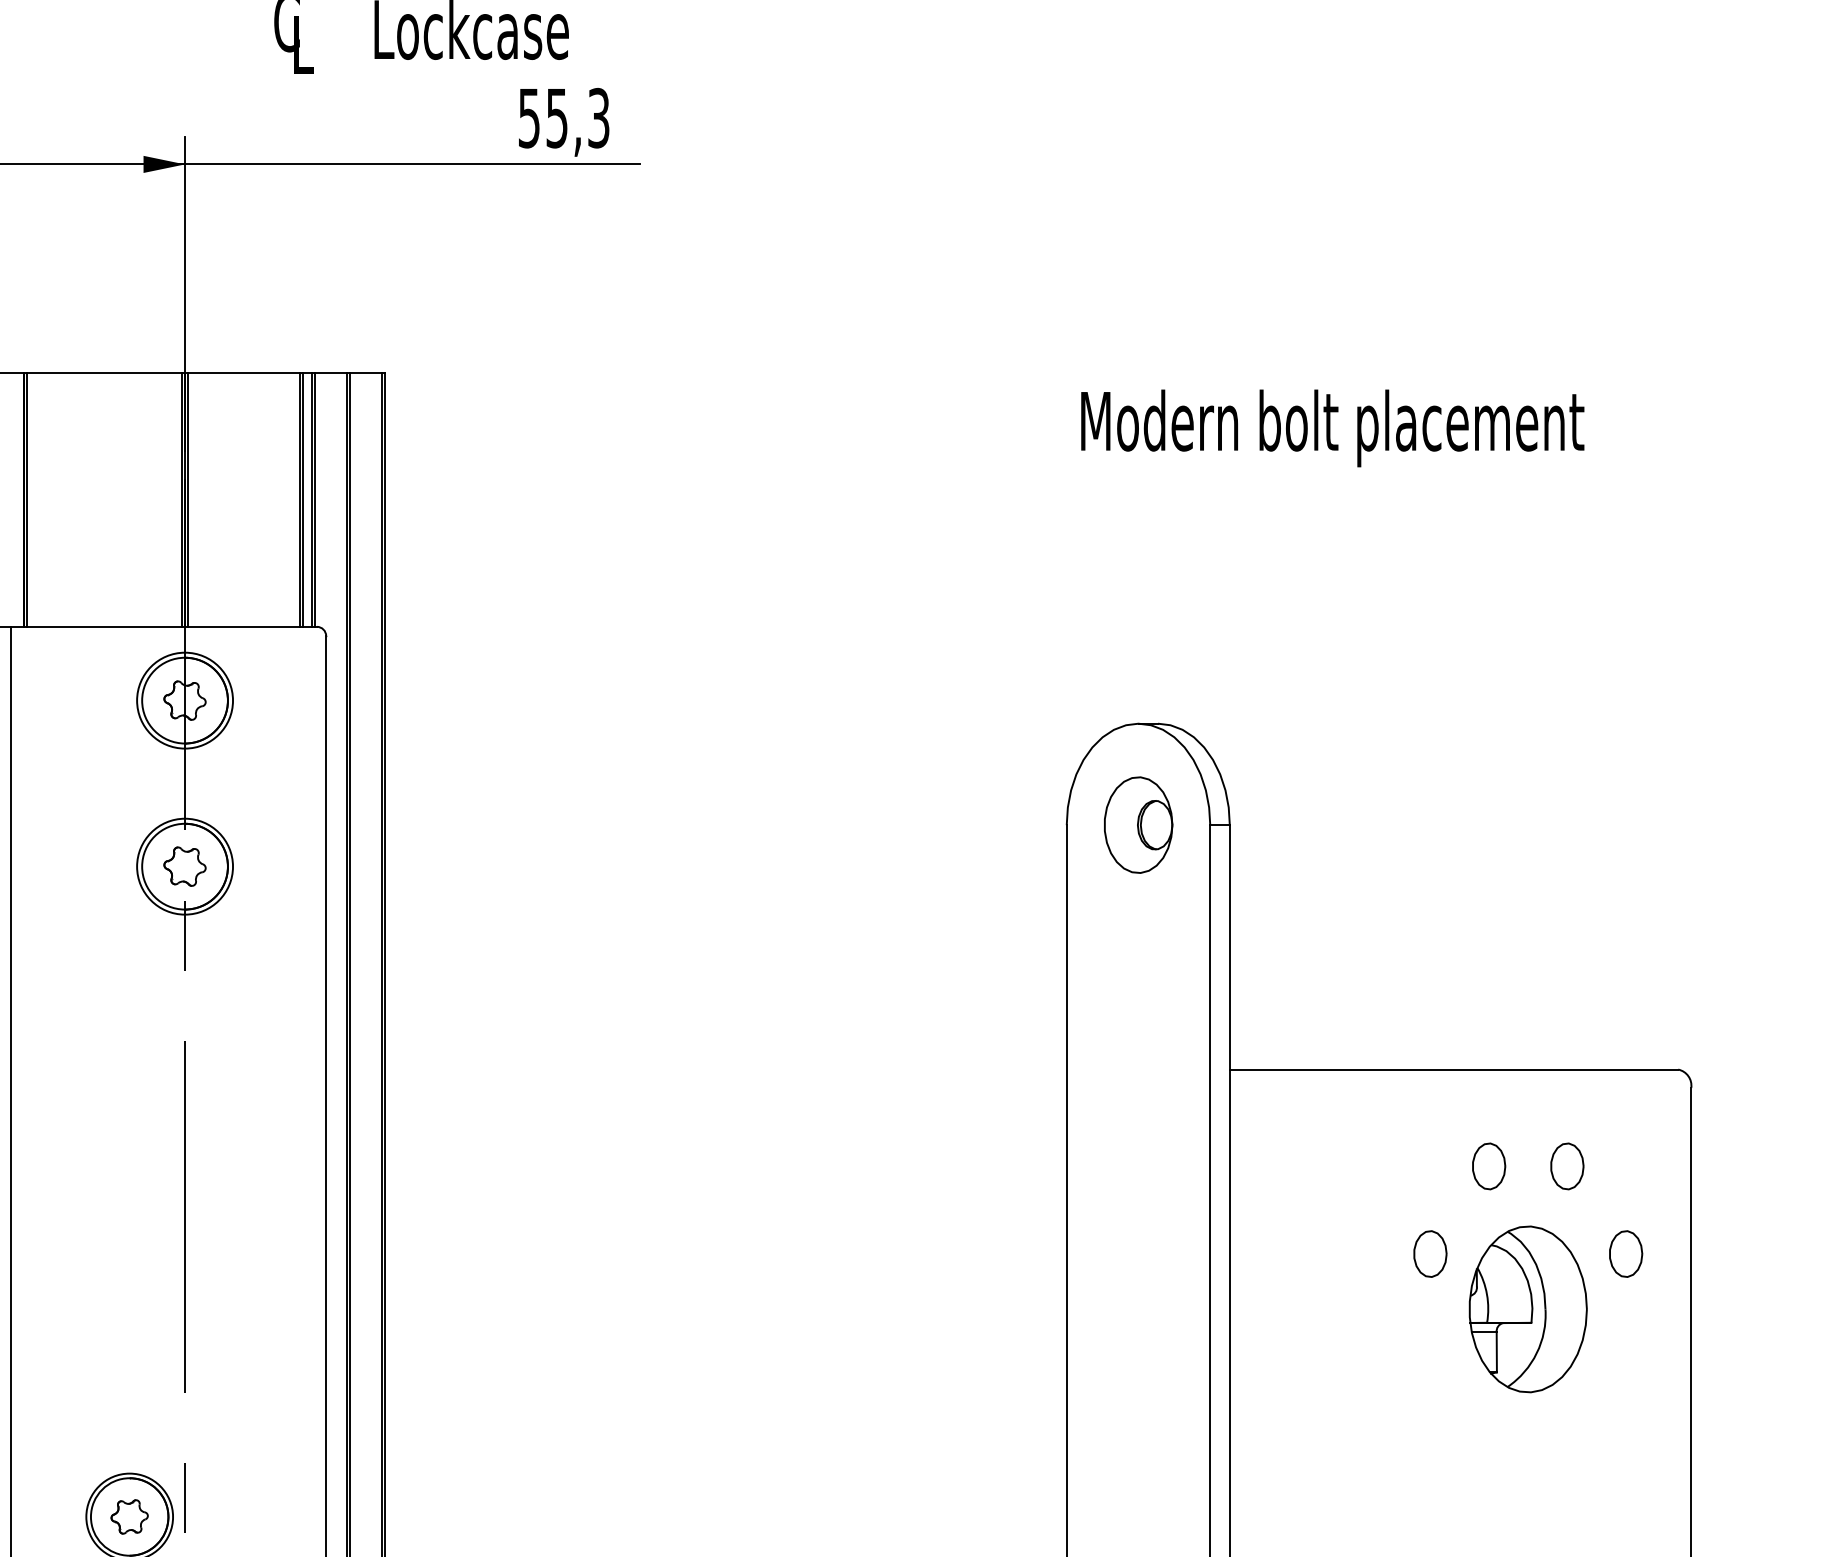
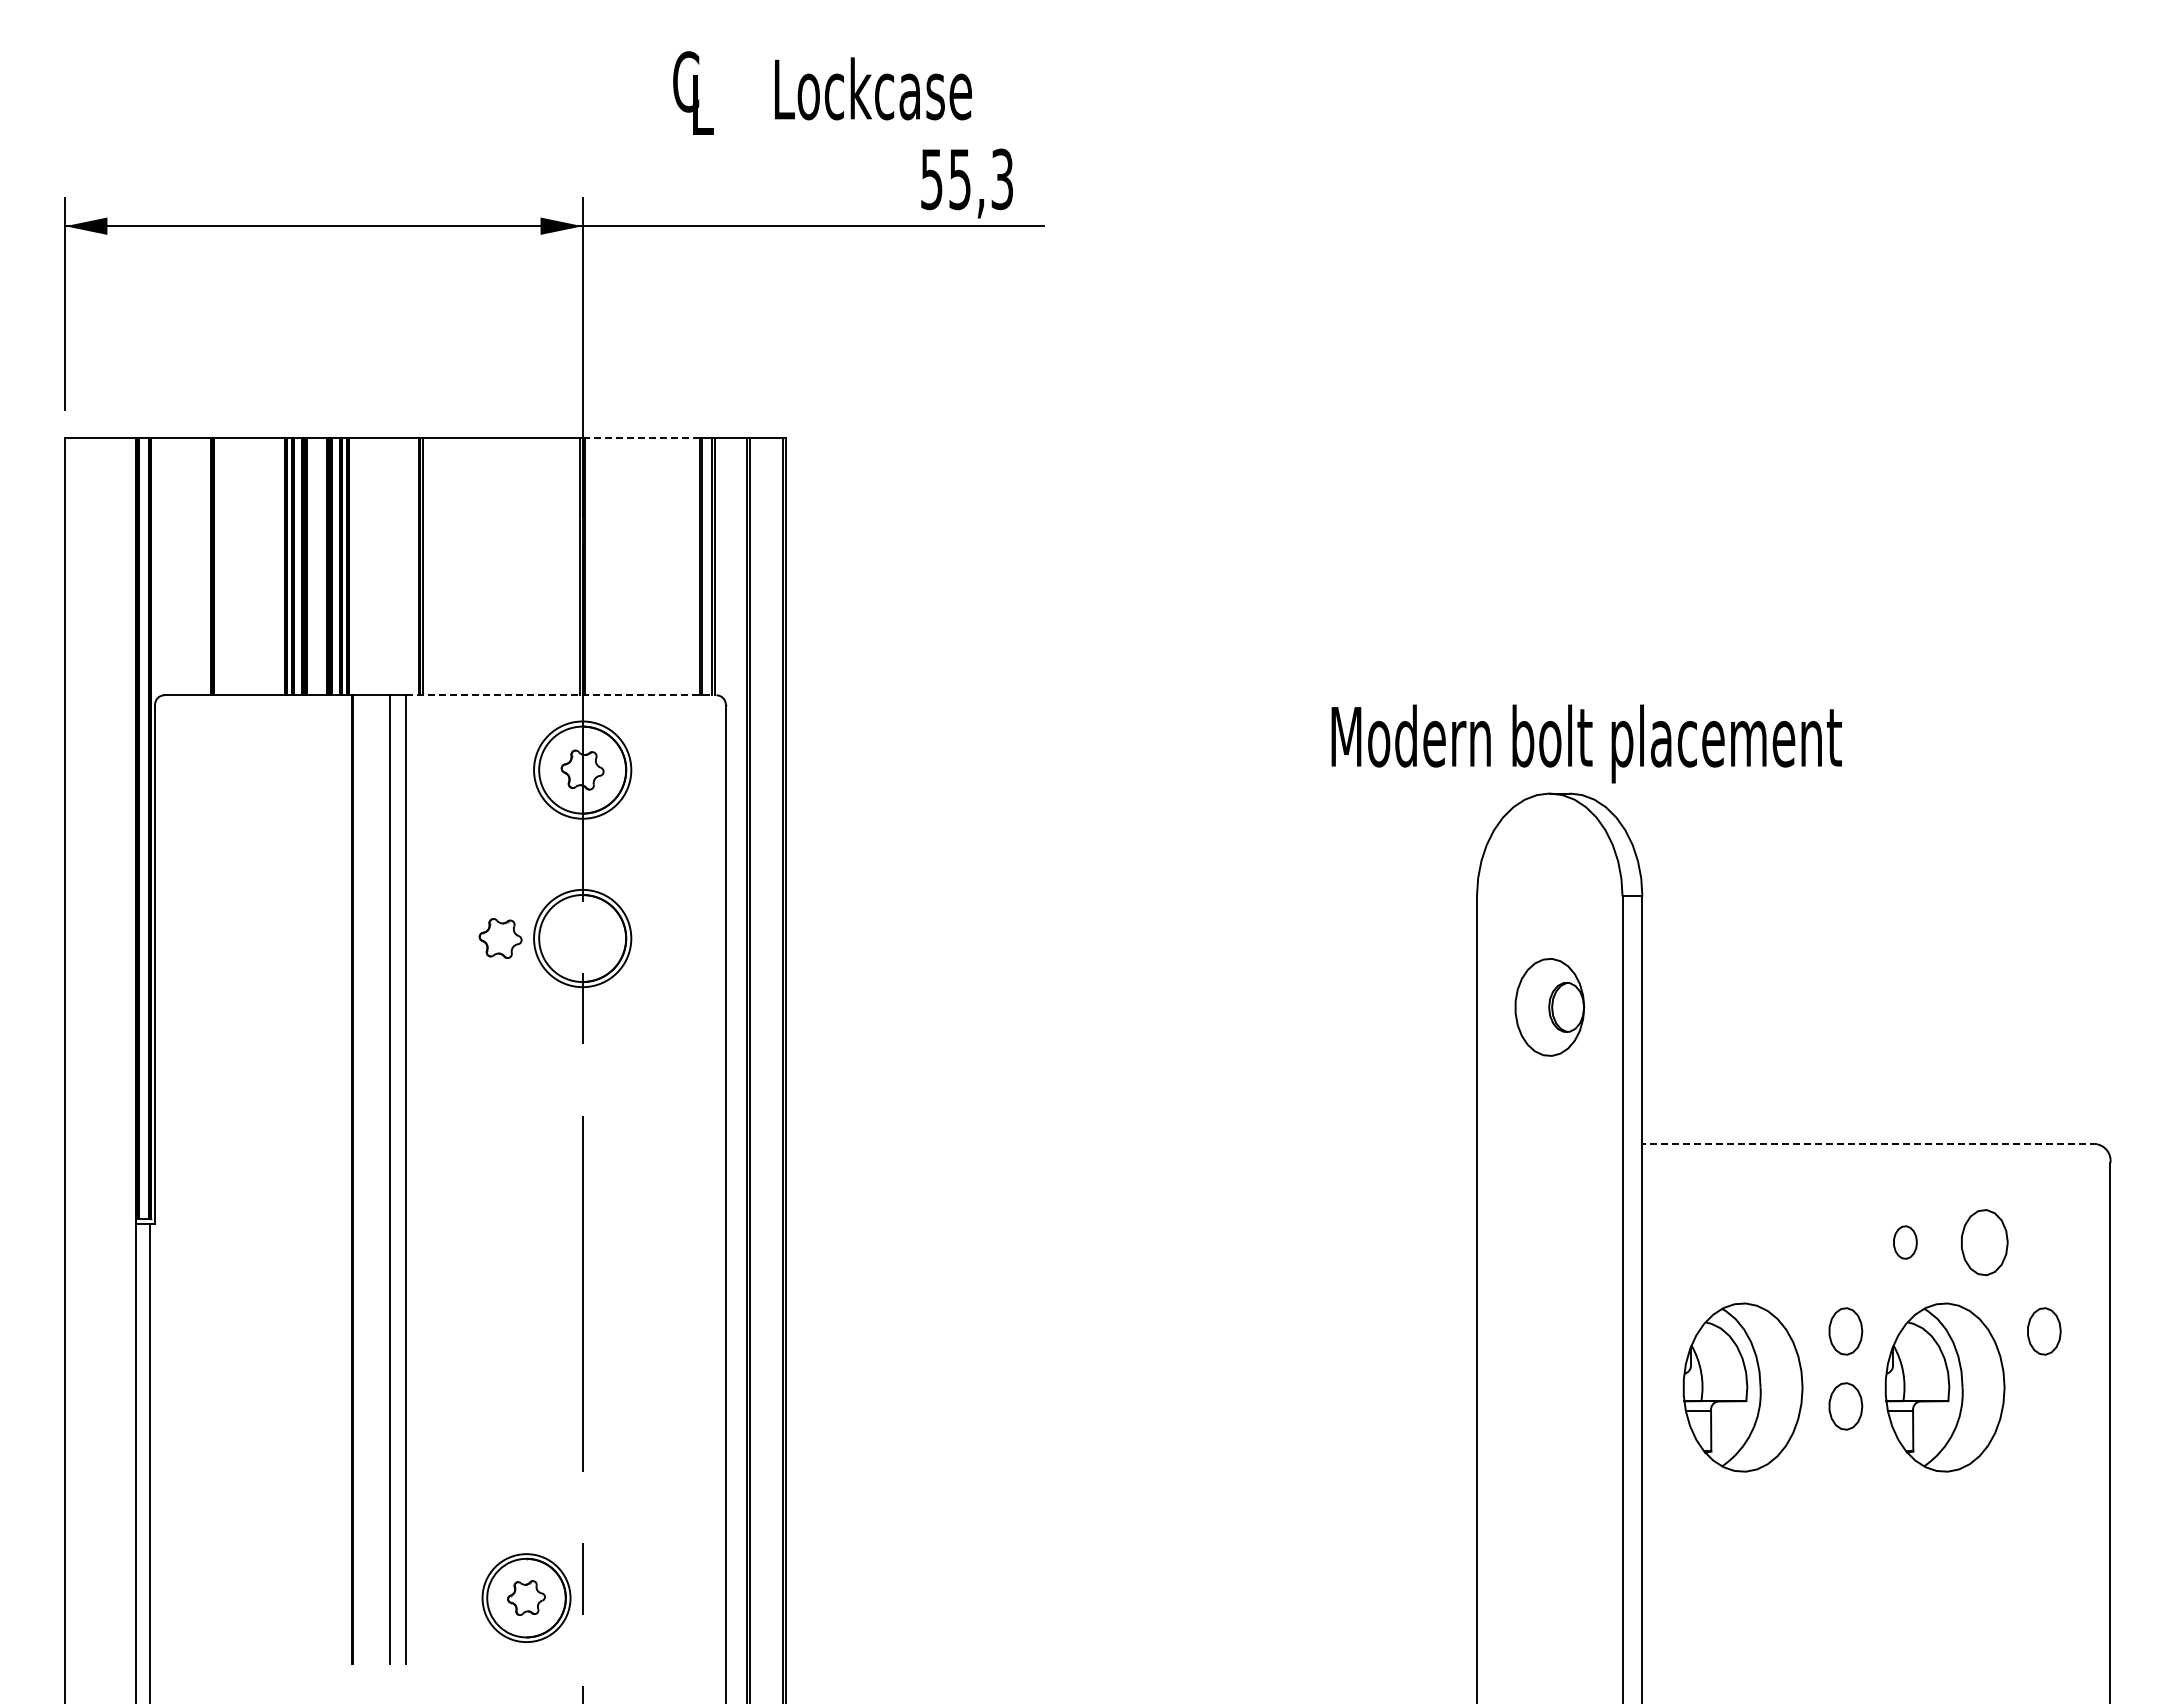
line: (244, 372) -> (642, 437), solid -> dashed
text: (1332, 427) -> (1586, 743), moved
line: (164, 627) -> (561, 695), solid -> dashed
part: (1138, 825) -> (1549, 1007), moved
part: (184, 866) -> (500, 938), moved
line: (1453, 1069) -> (1869, 1144), solid -> dashed
part: (1489, 1166) -> (1905, 1242), size x0.7
part: (1567, 1166) -> (1984, 1242), size x1.4
part: (1328, 1309) -> (1742, 1387), added
part: (1430, 1328) -> (1845, 1406), added

